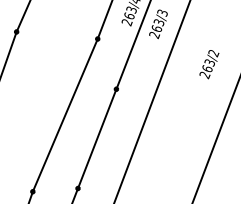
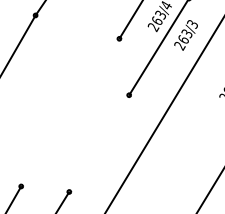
line: (65, 115) -> (70, 112), removed
line: (97, 138) -> (99, 143), removed

